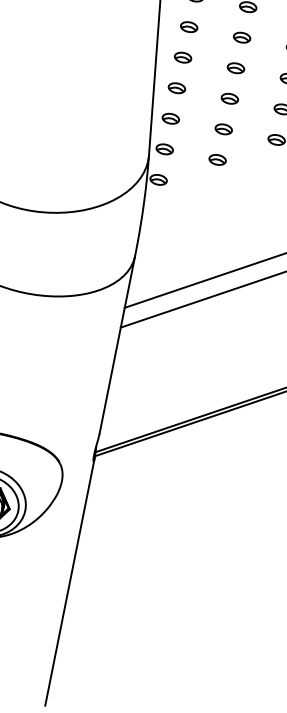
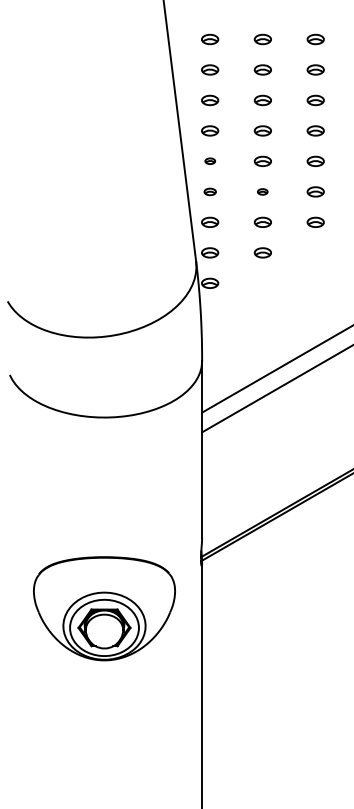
part: (183, 56) -> (210, 160), size x0.6
part: (177, 87) -> (210, 191), size x0.7
part: (229, 98) -> (262, 191), size x0.6

